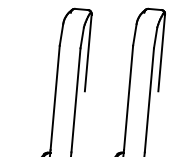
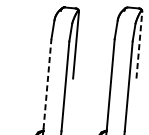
line: (161, 52) -> (139, 45), solid -> dashed
line: (55, 97) -> (47, 83), solid -> dashed

